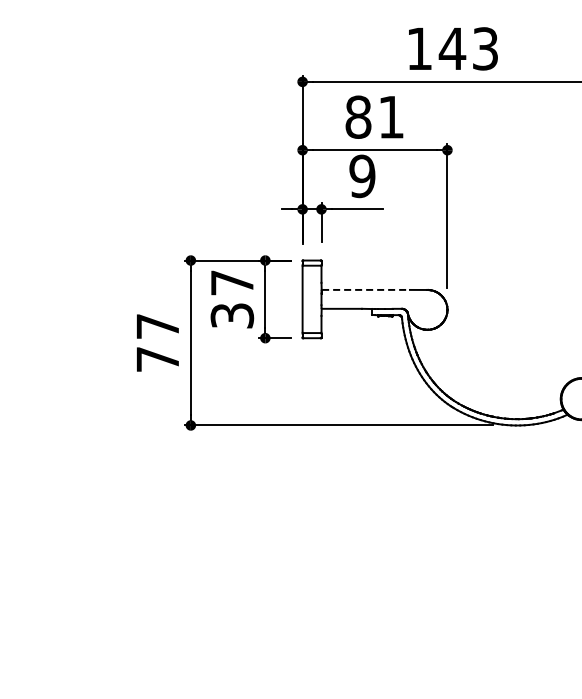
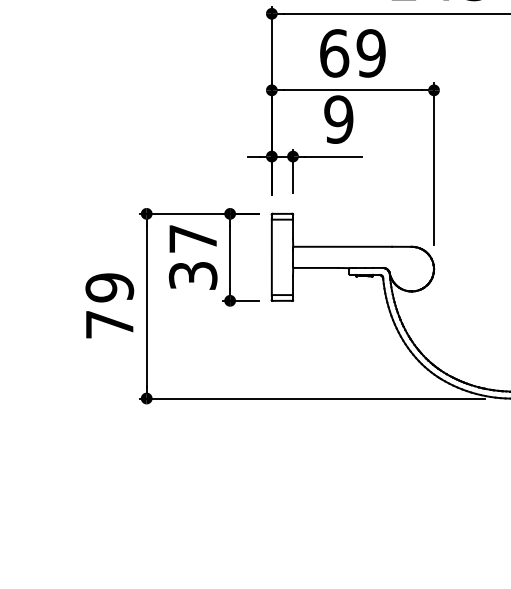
text: (374, 116) -> (352, 52), 81 -> 69
line: (366, 289) -> (343, 246), dashed -> solid
text: (157, 326) -> (109, 287), 77 -> 79

